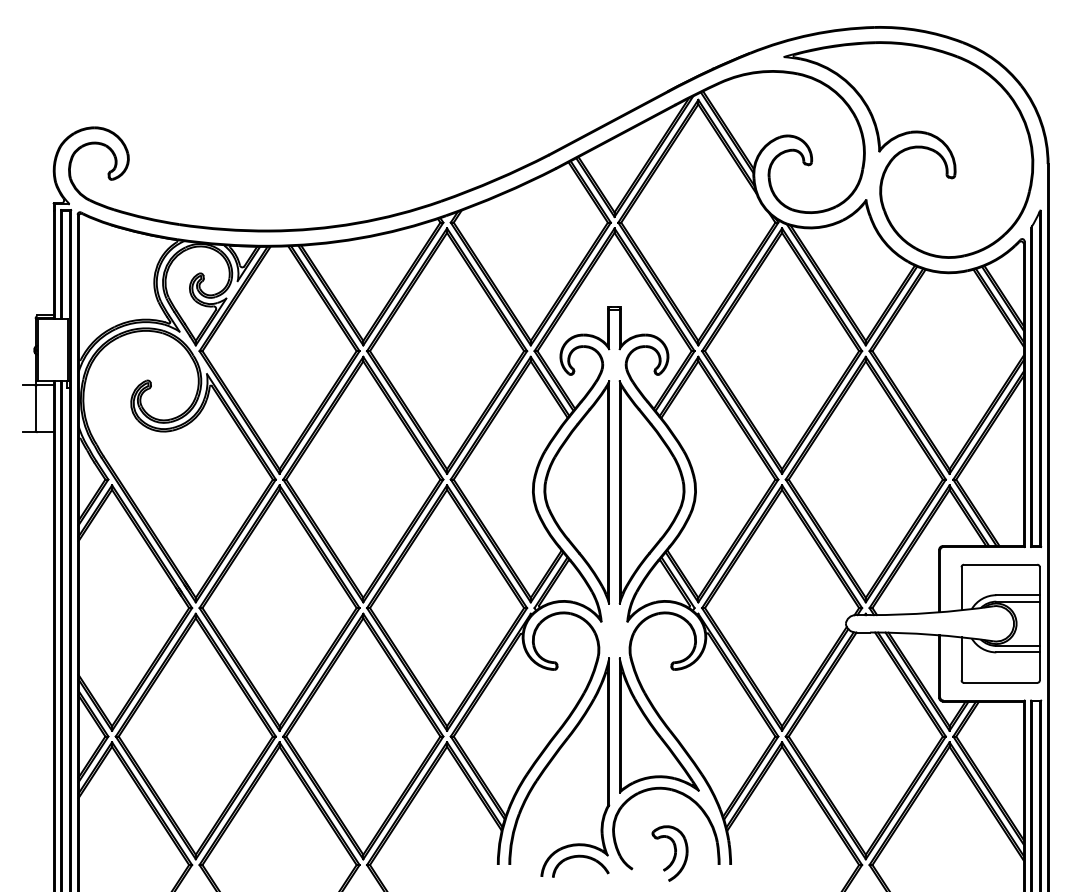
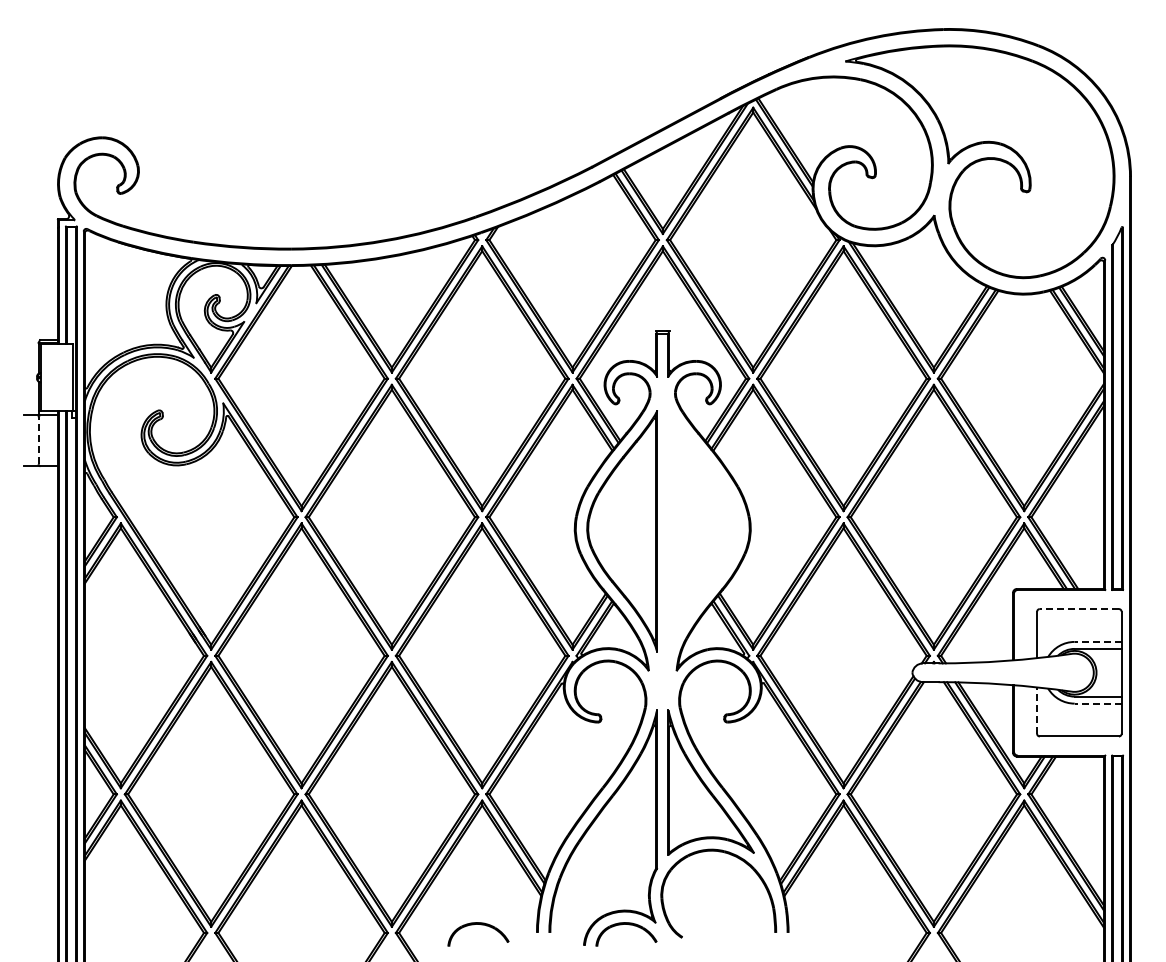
line: (35, 408) -> (38, 440), solid -> dashed
part: (652, 492) -> (703, 531), removed
line: (1000, 565) -> (1079, 609), solid -> dashed
line: (1017, 594) -> (1097, 641), solid -> dashed
line: (1017, 652) -> (1097, 703), solid -> dashed
line: (961, 658) -> (1037, 710), solid -> dashed
part: (669, 853) -> (722, 920), removed
part: (446, 858) -> (481, 925), added

